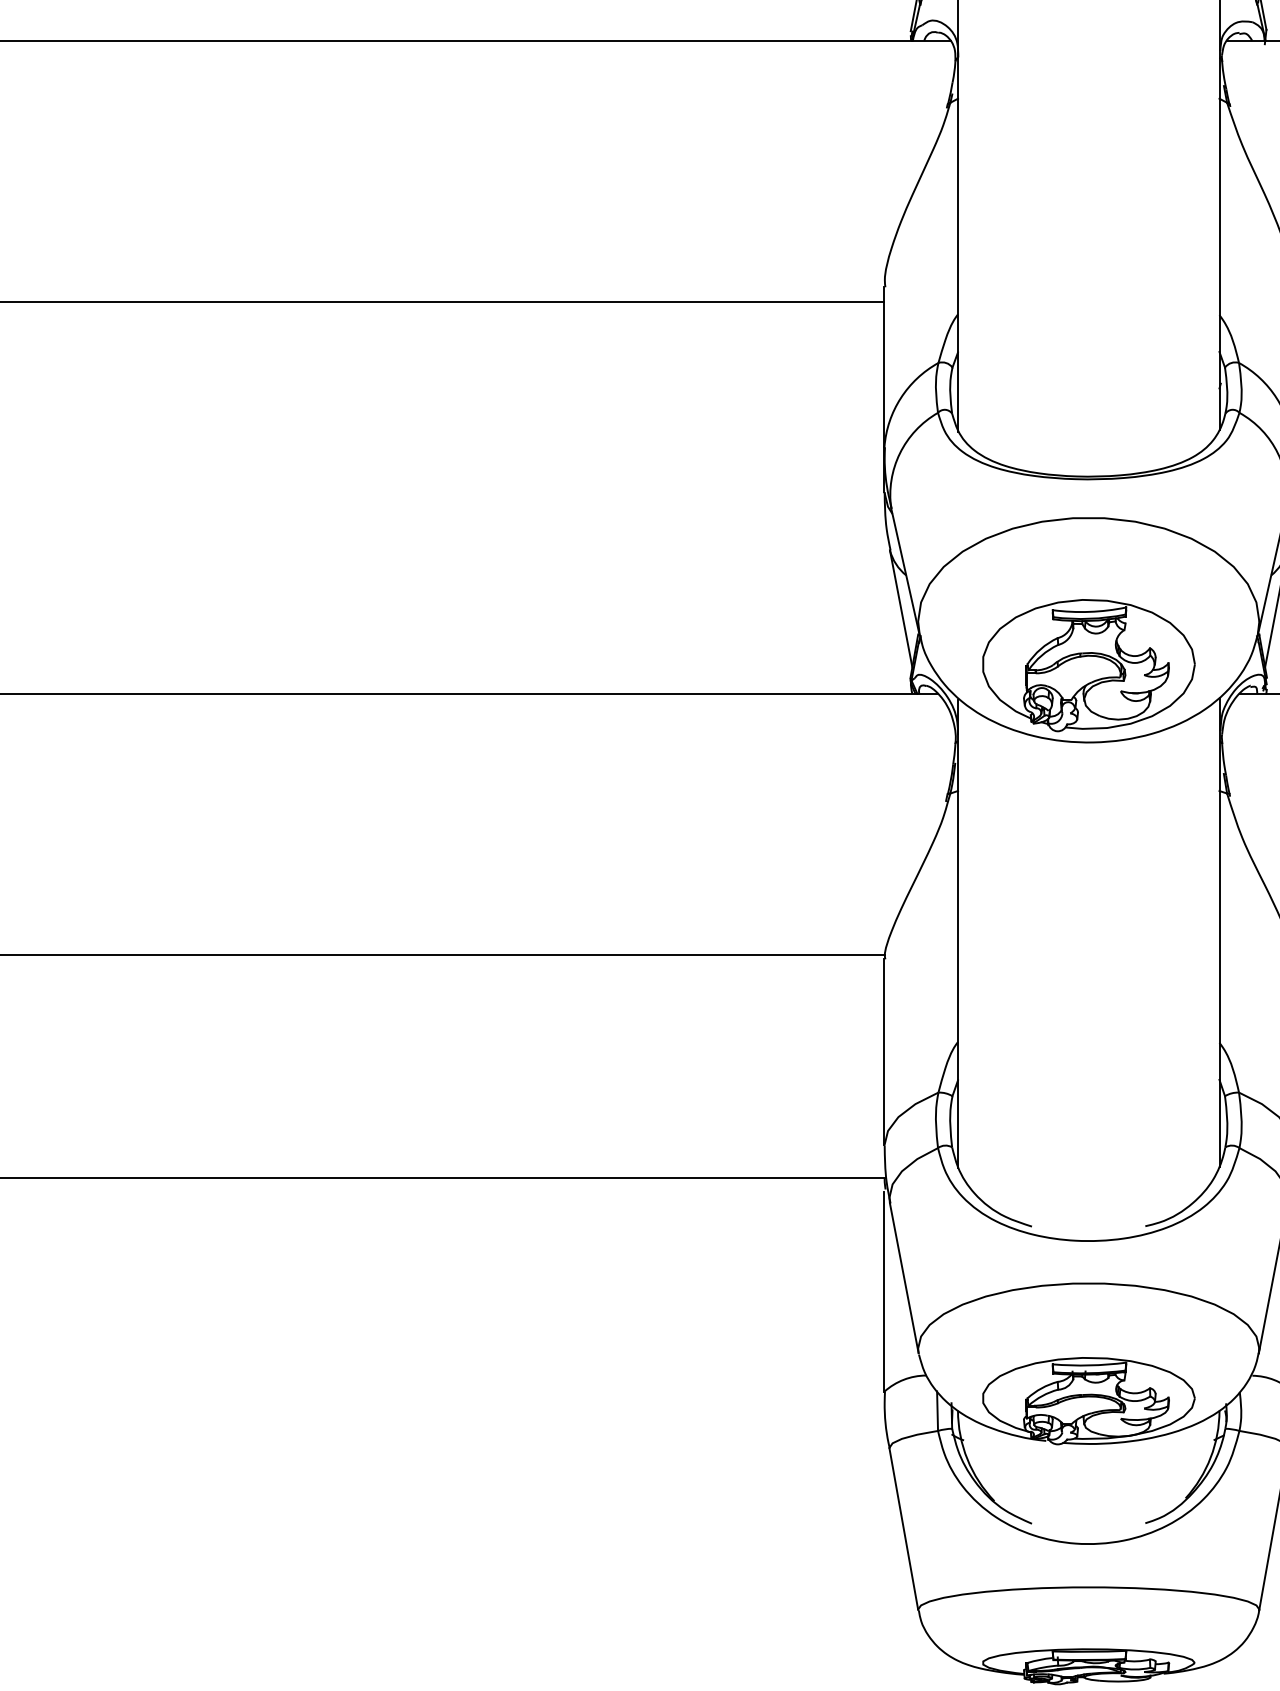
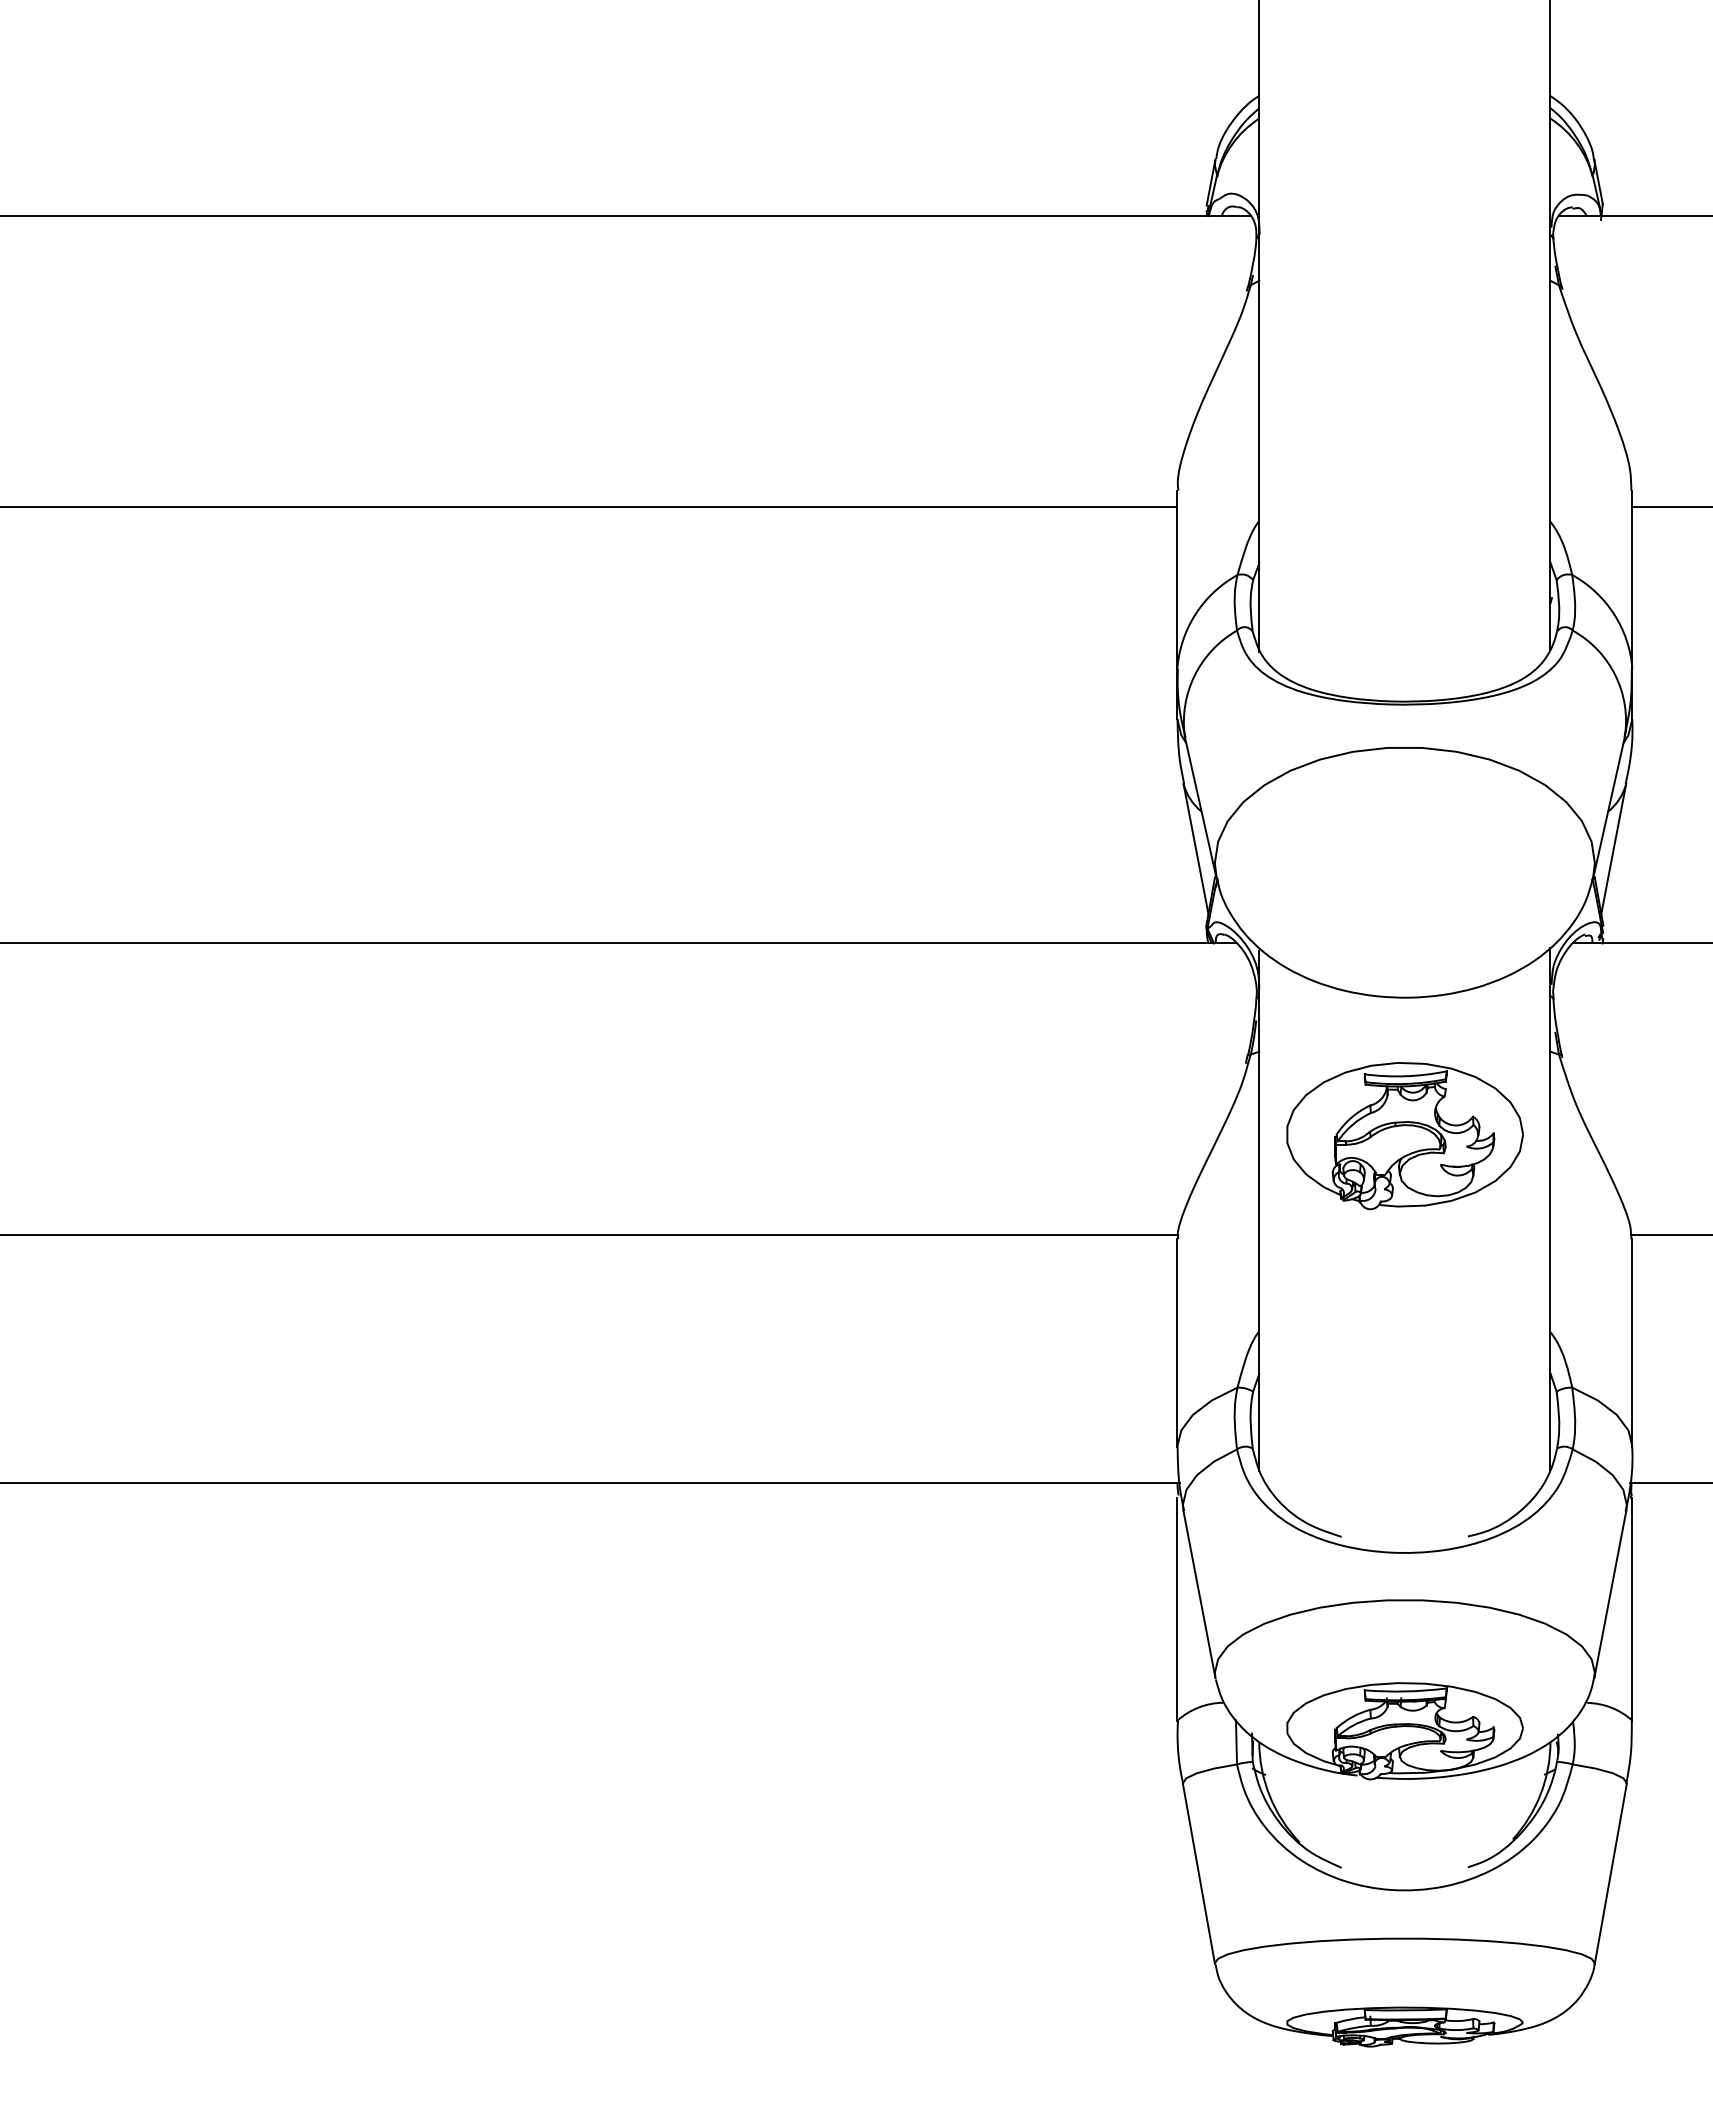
part: (1088, 665) -> (1404, 1136), moved

